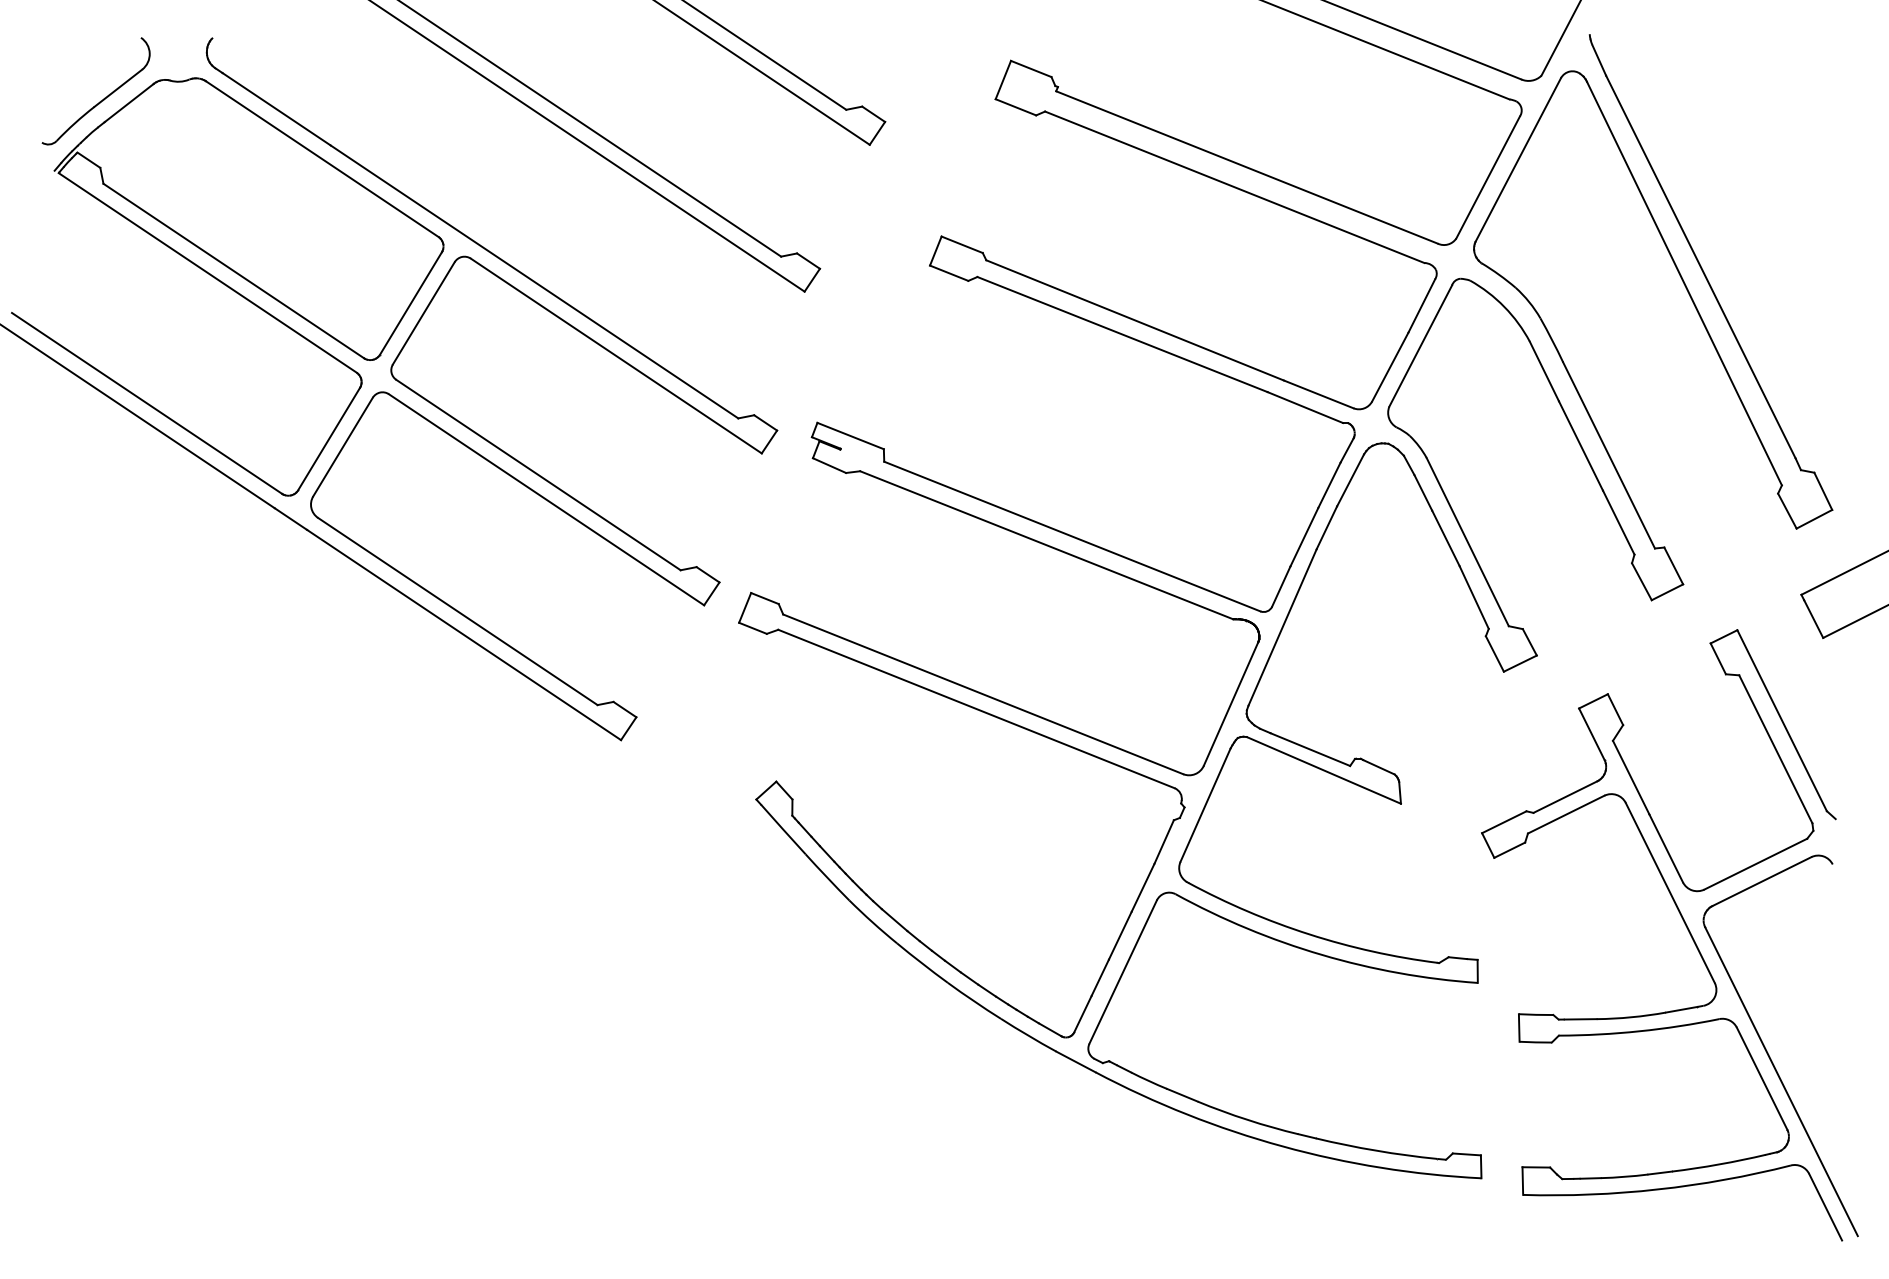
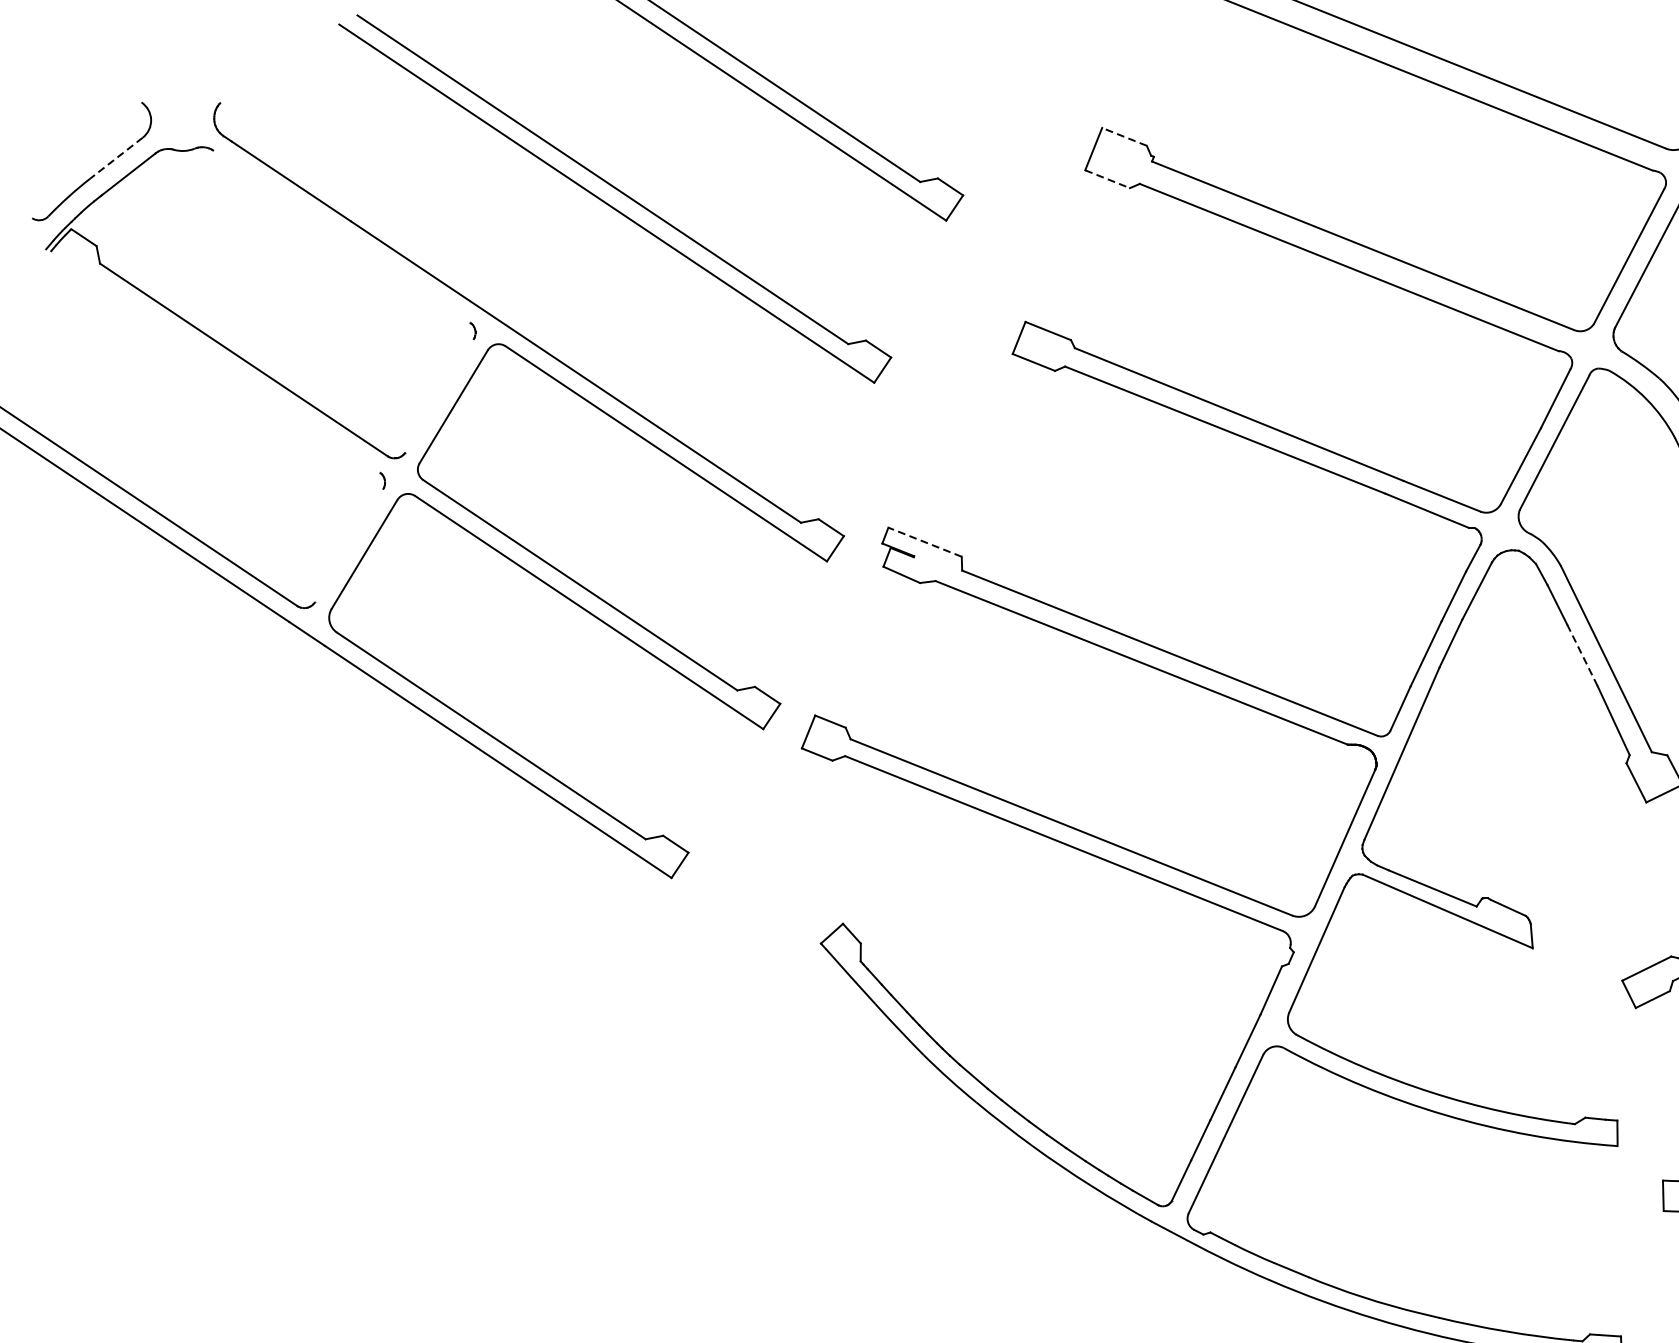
line: (1031, 68) -> (1124, 136), solid -> dashed
line: (117, 88) -> (115, 158), solid -> dashed
line: (1015, 107) -> (1107, 179), solid -> dashed
line: (322, 158) -> (341, 235), removed
line: (207, 272) -> (214, 361), removed
line: (410, 303) -> (439, 395), removed
line: (850, 436) -> (924, 542), solid -> dashed
line: (328, 438) -> (348, 544), removed
line: (1445, 538) -> (1581, 655), solid -> dashed

